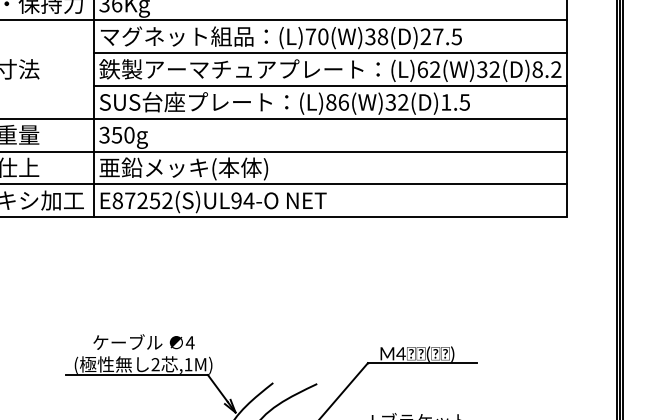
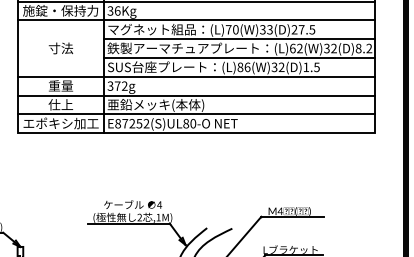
text: (382, 36) -> (269, 29), (L)70(W)38(D)27.5 -> (L)70(W)33(D)27.5
text: (121, 134) -> (120, 85), 350g -> 372g
text: (242, 200) -> (189, 123), E87252(S)UL94-O -> E87252(S)UL80-O

